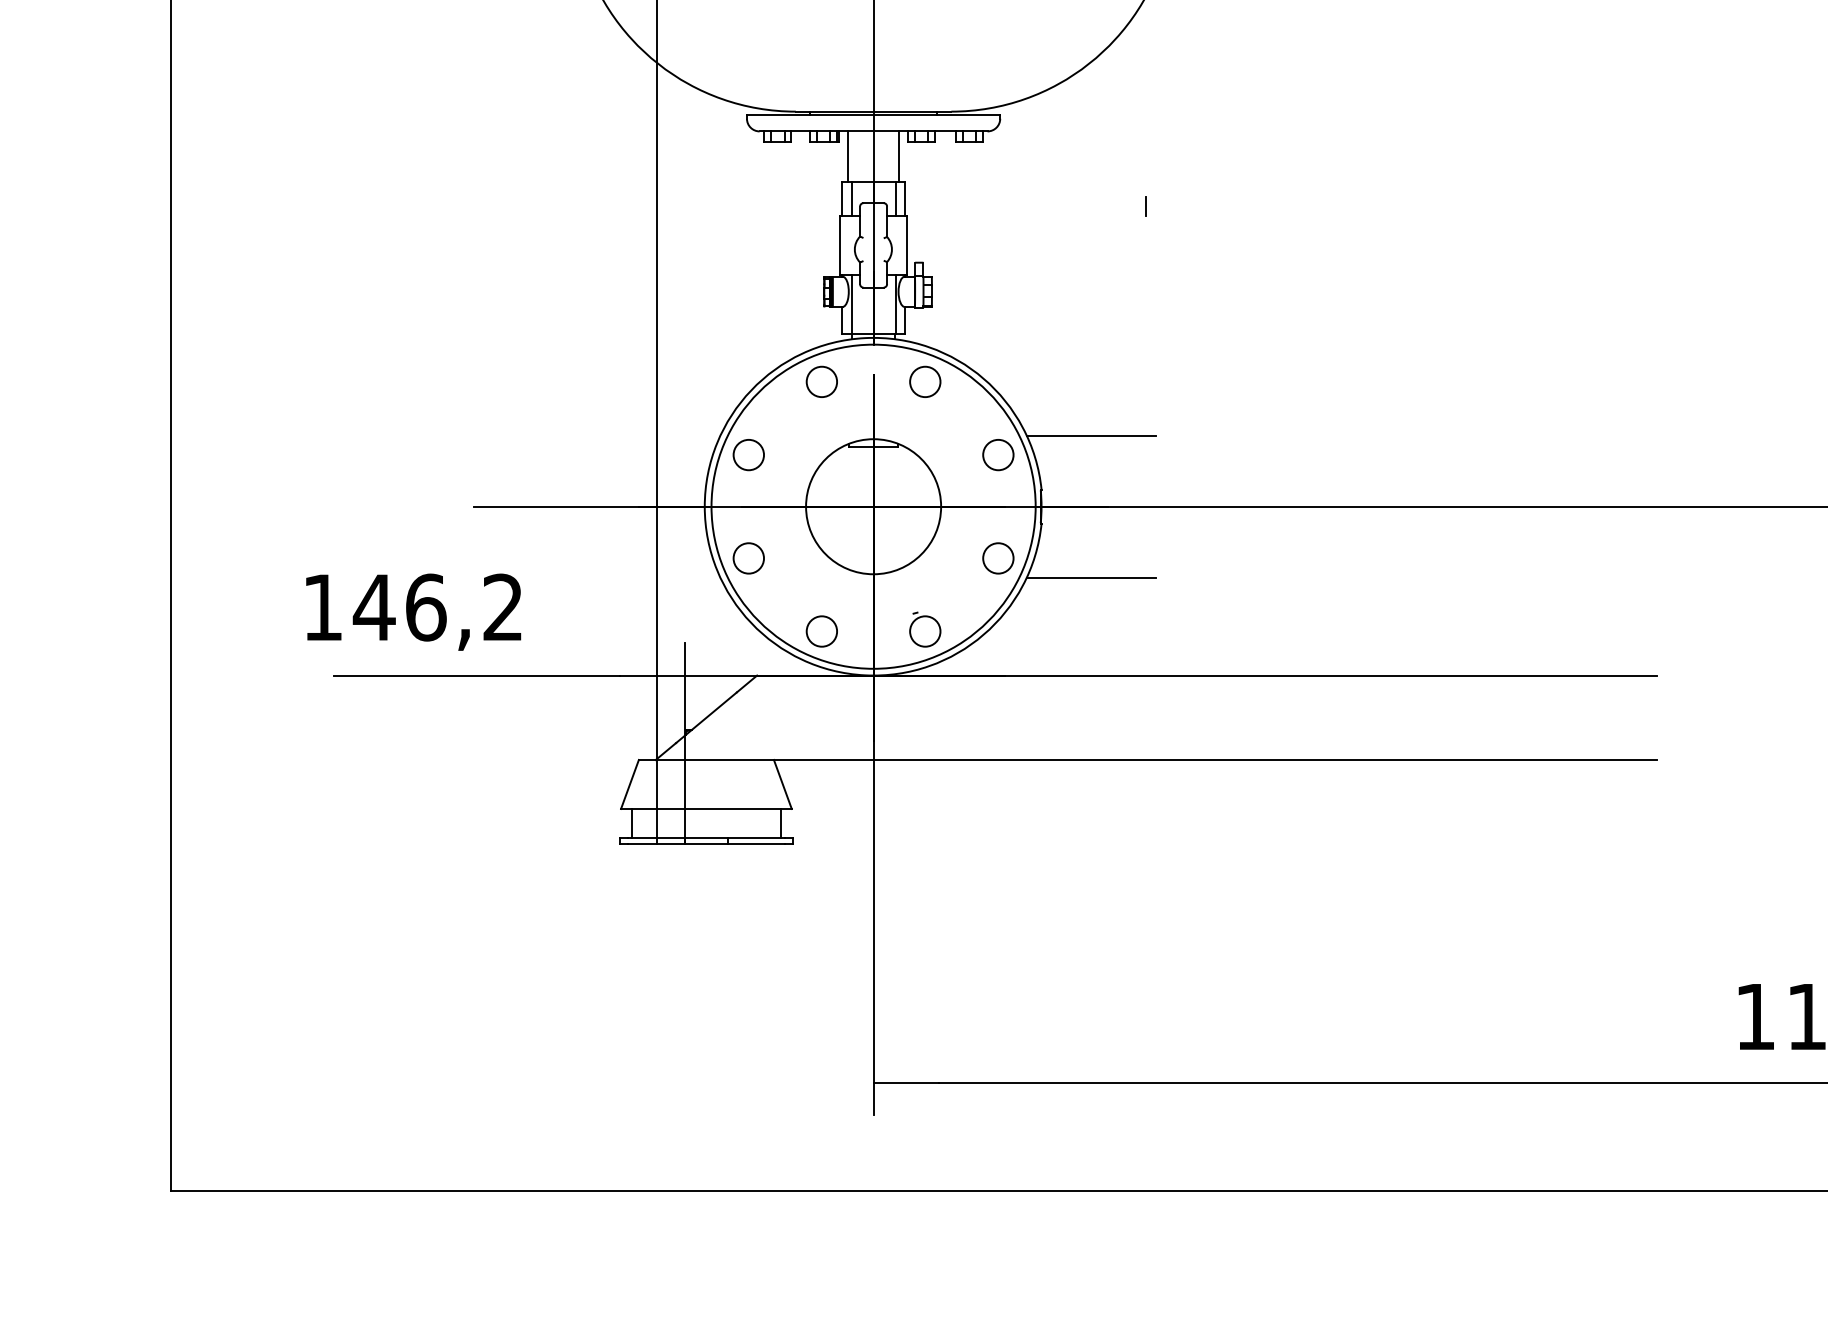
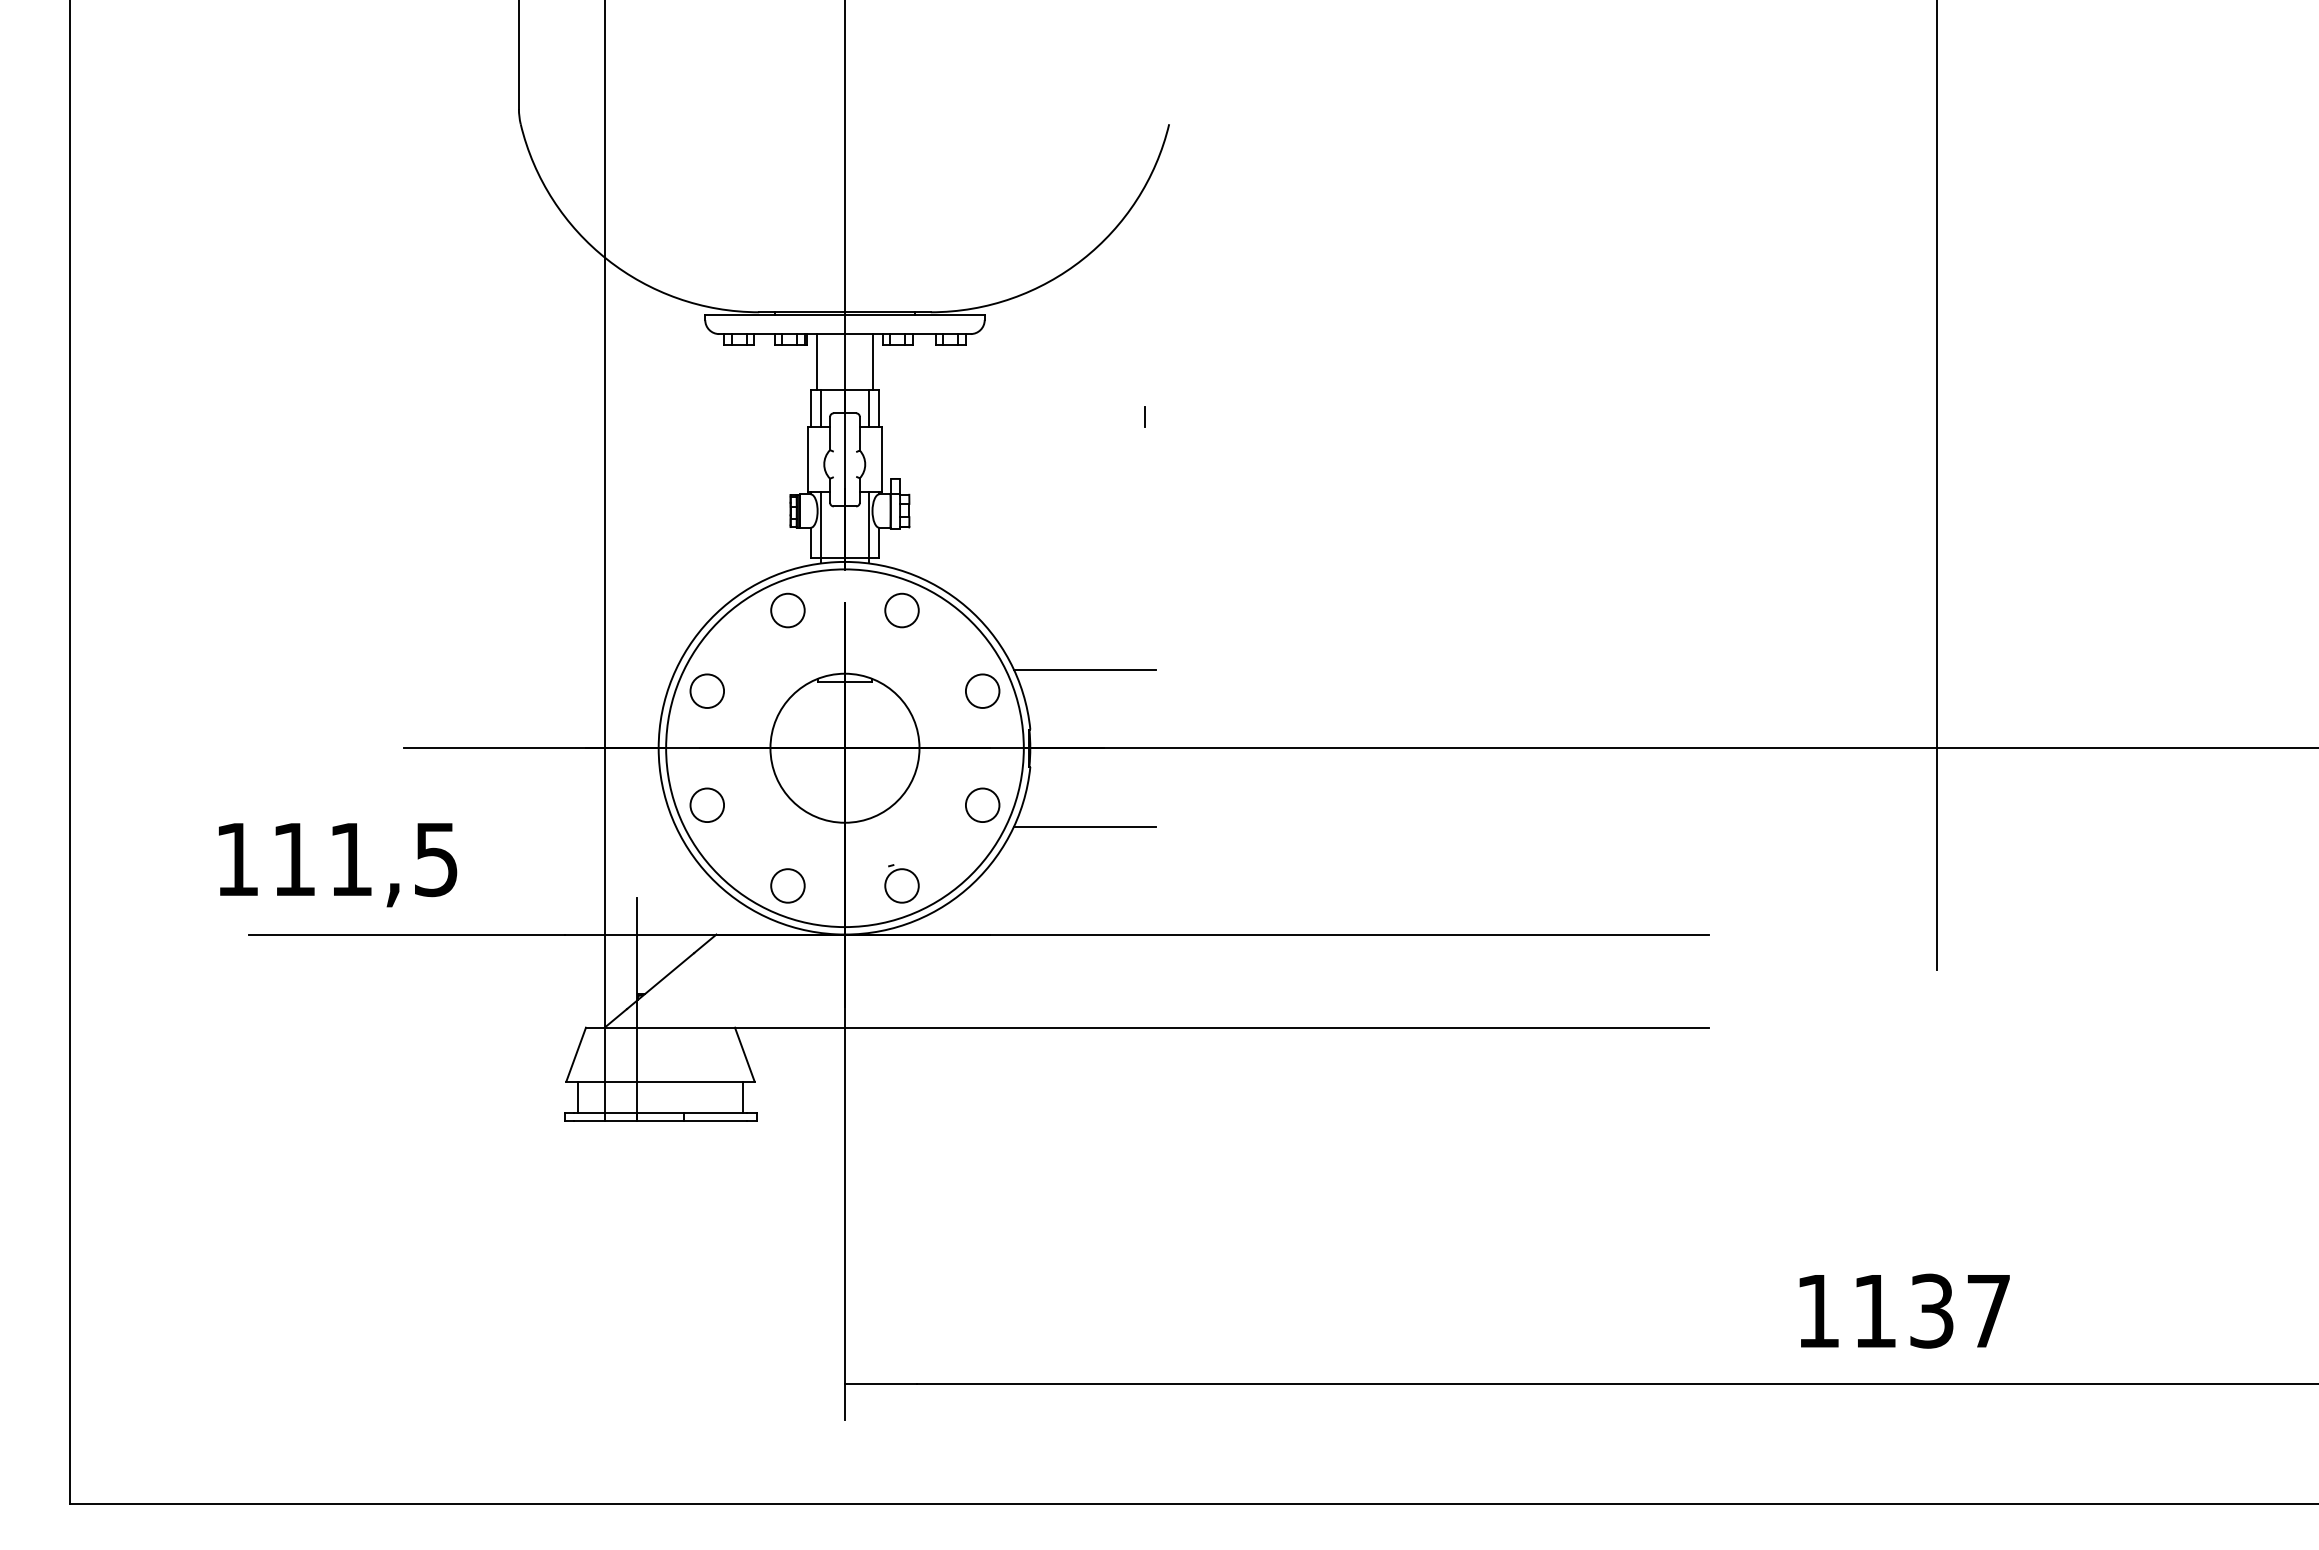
text: (437, 607) -> (363, 859), 146,2 -> 111,5

